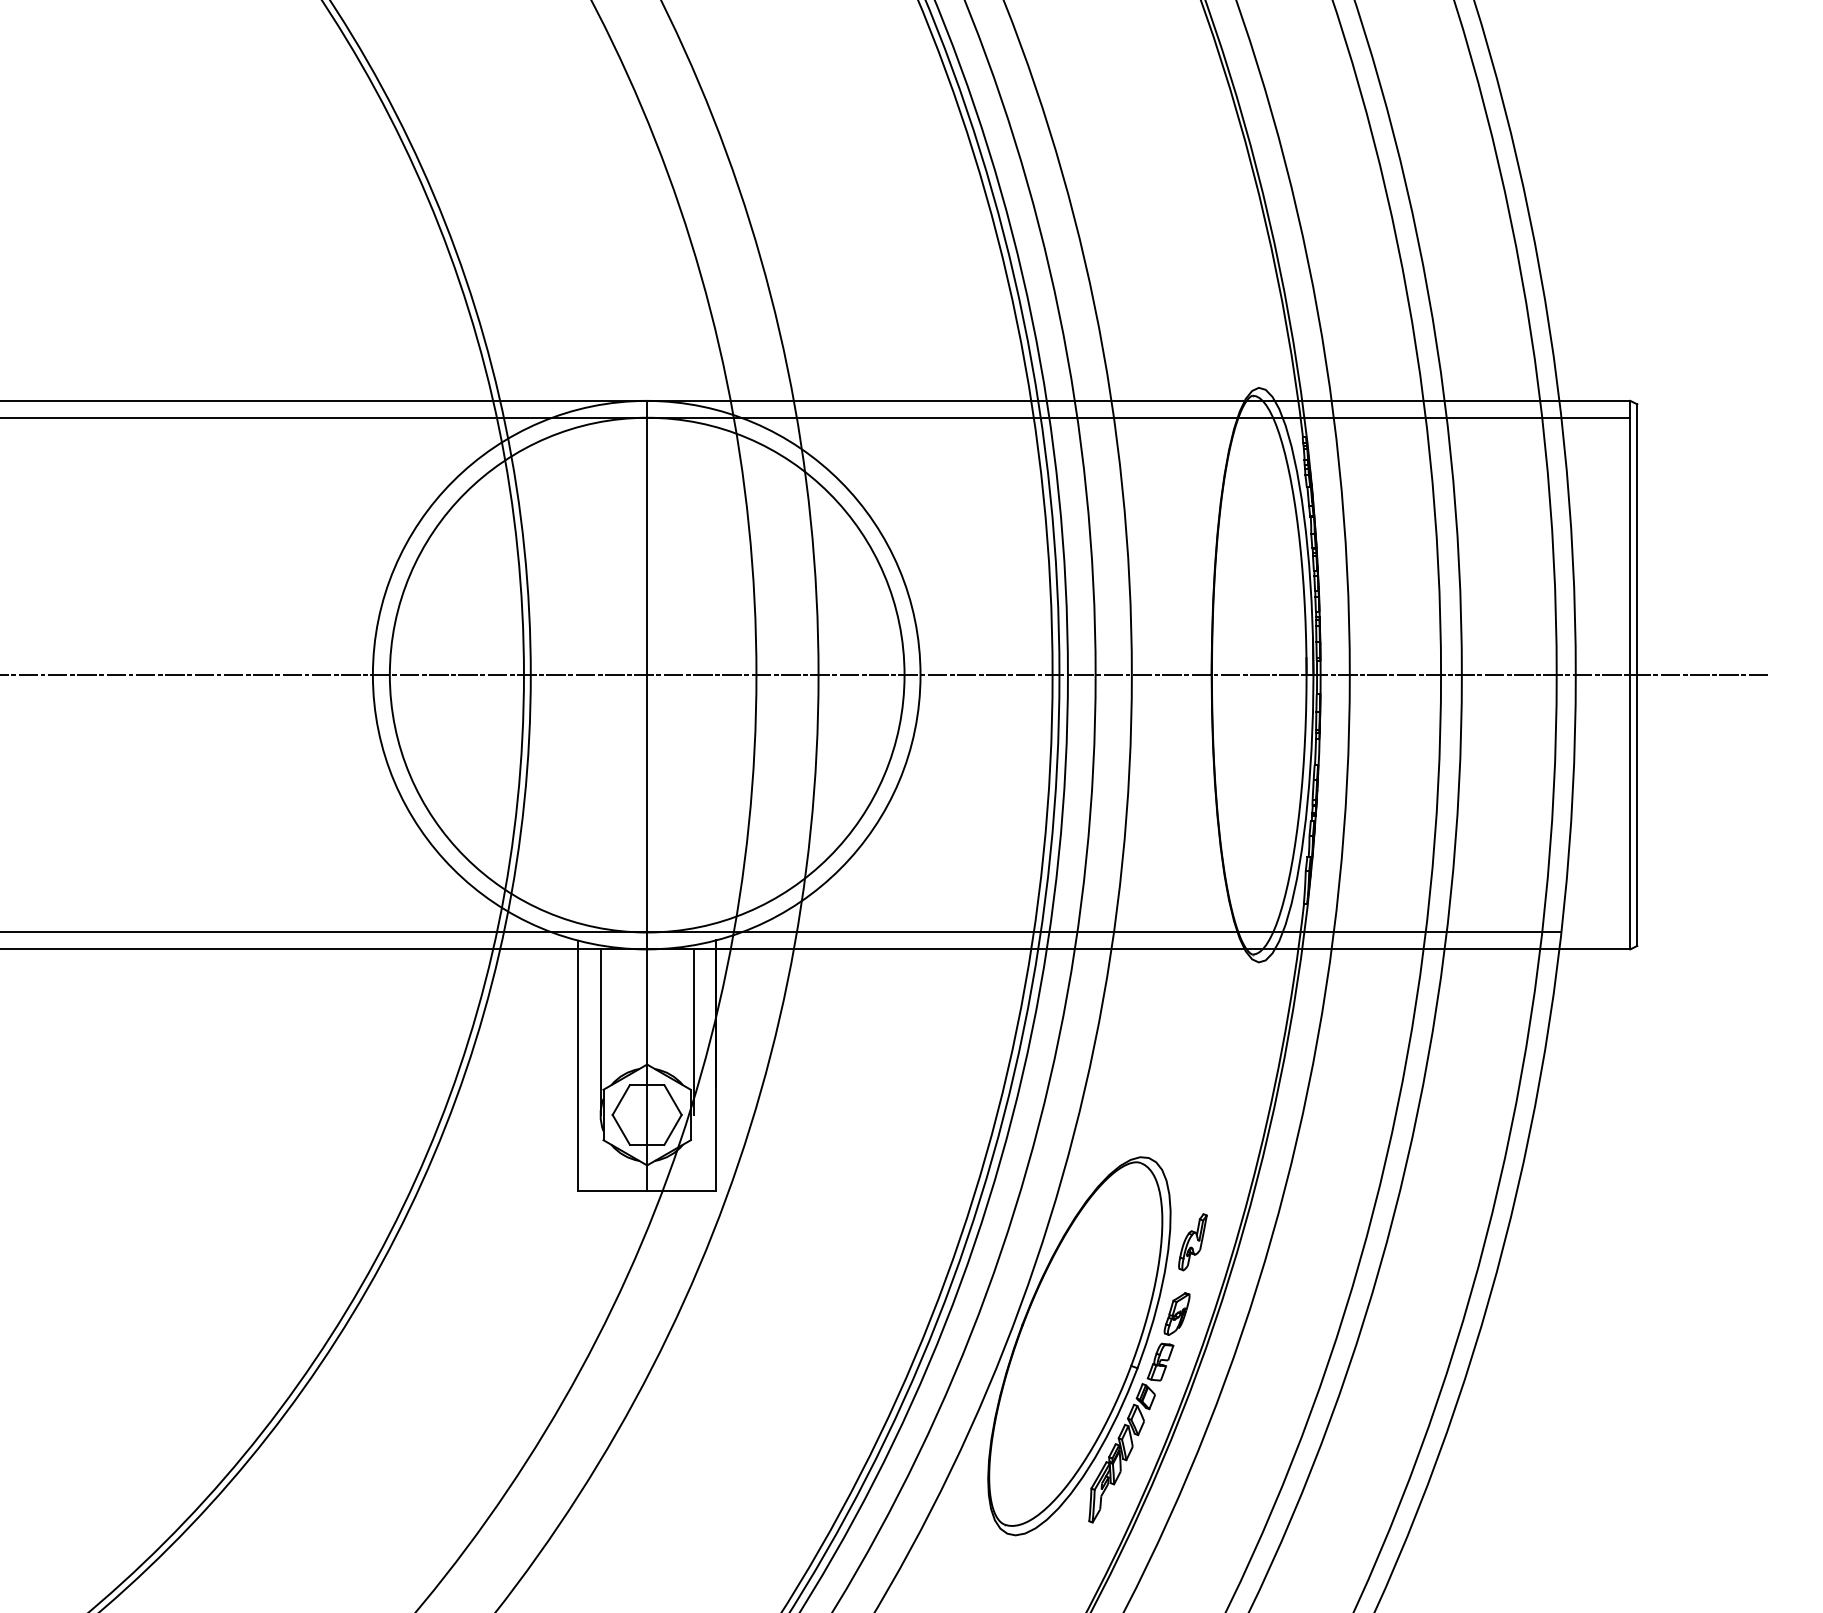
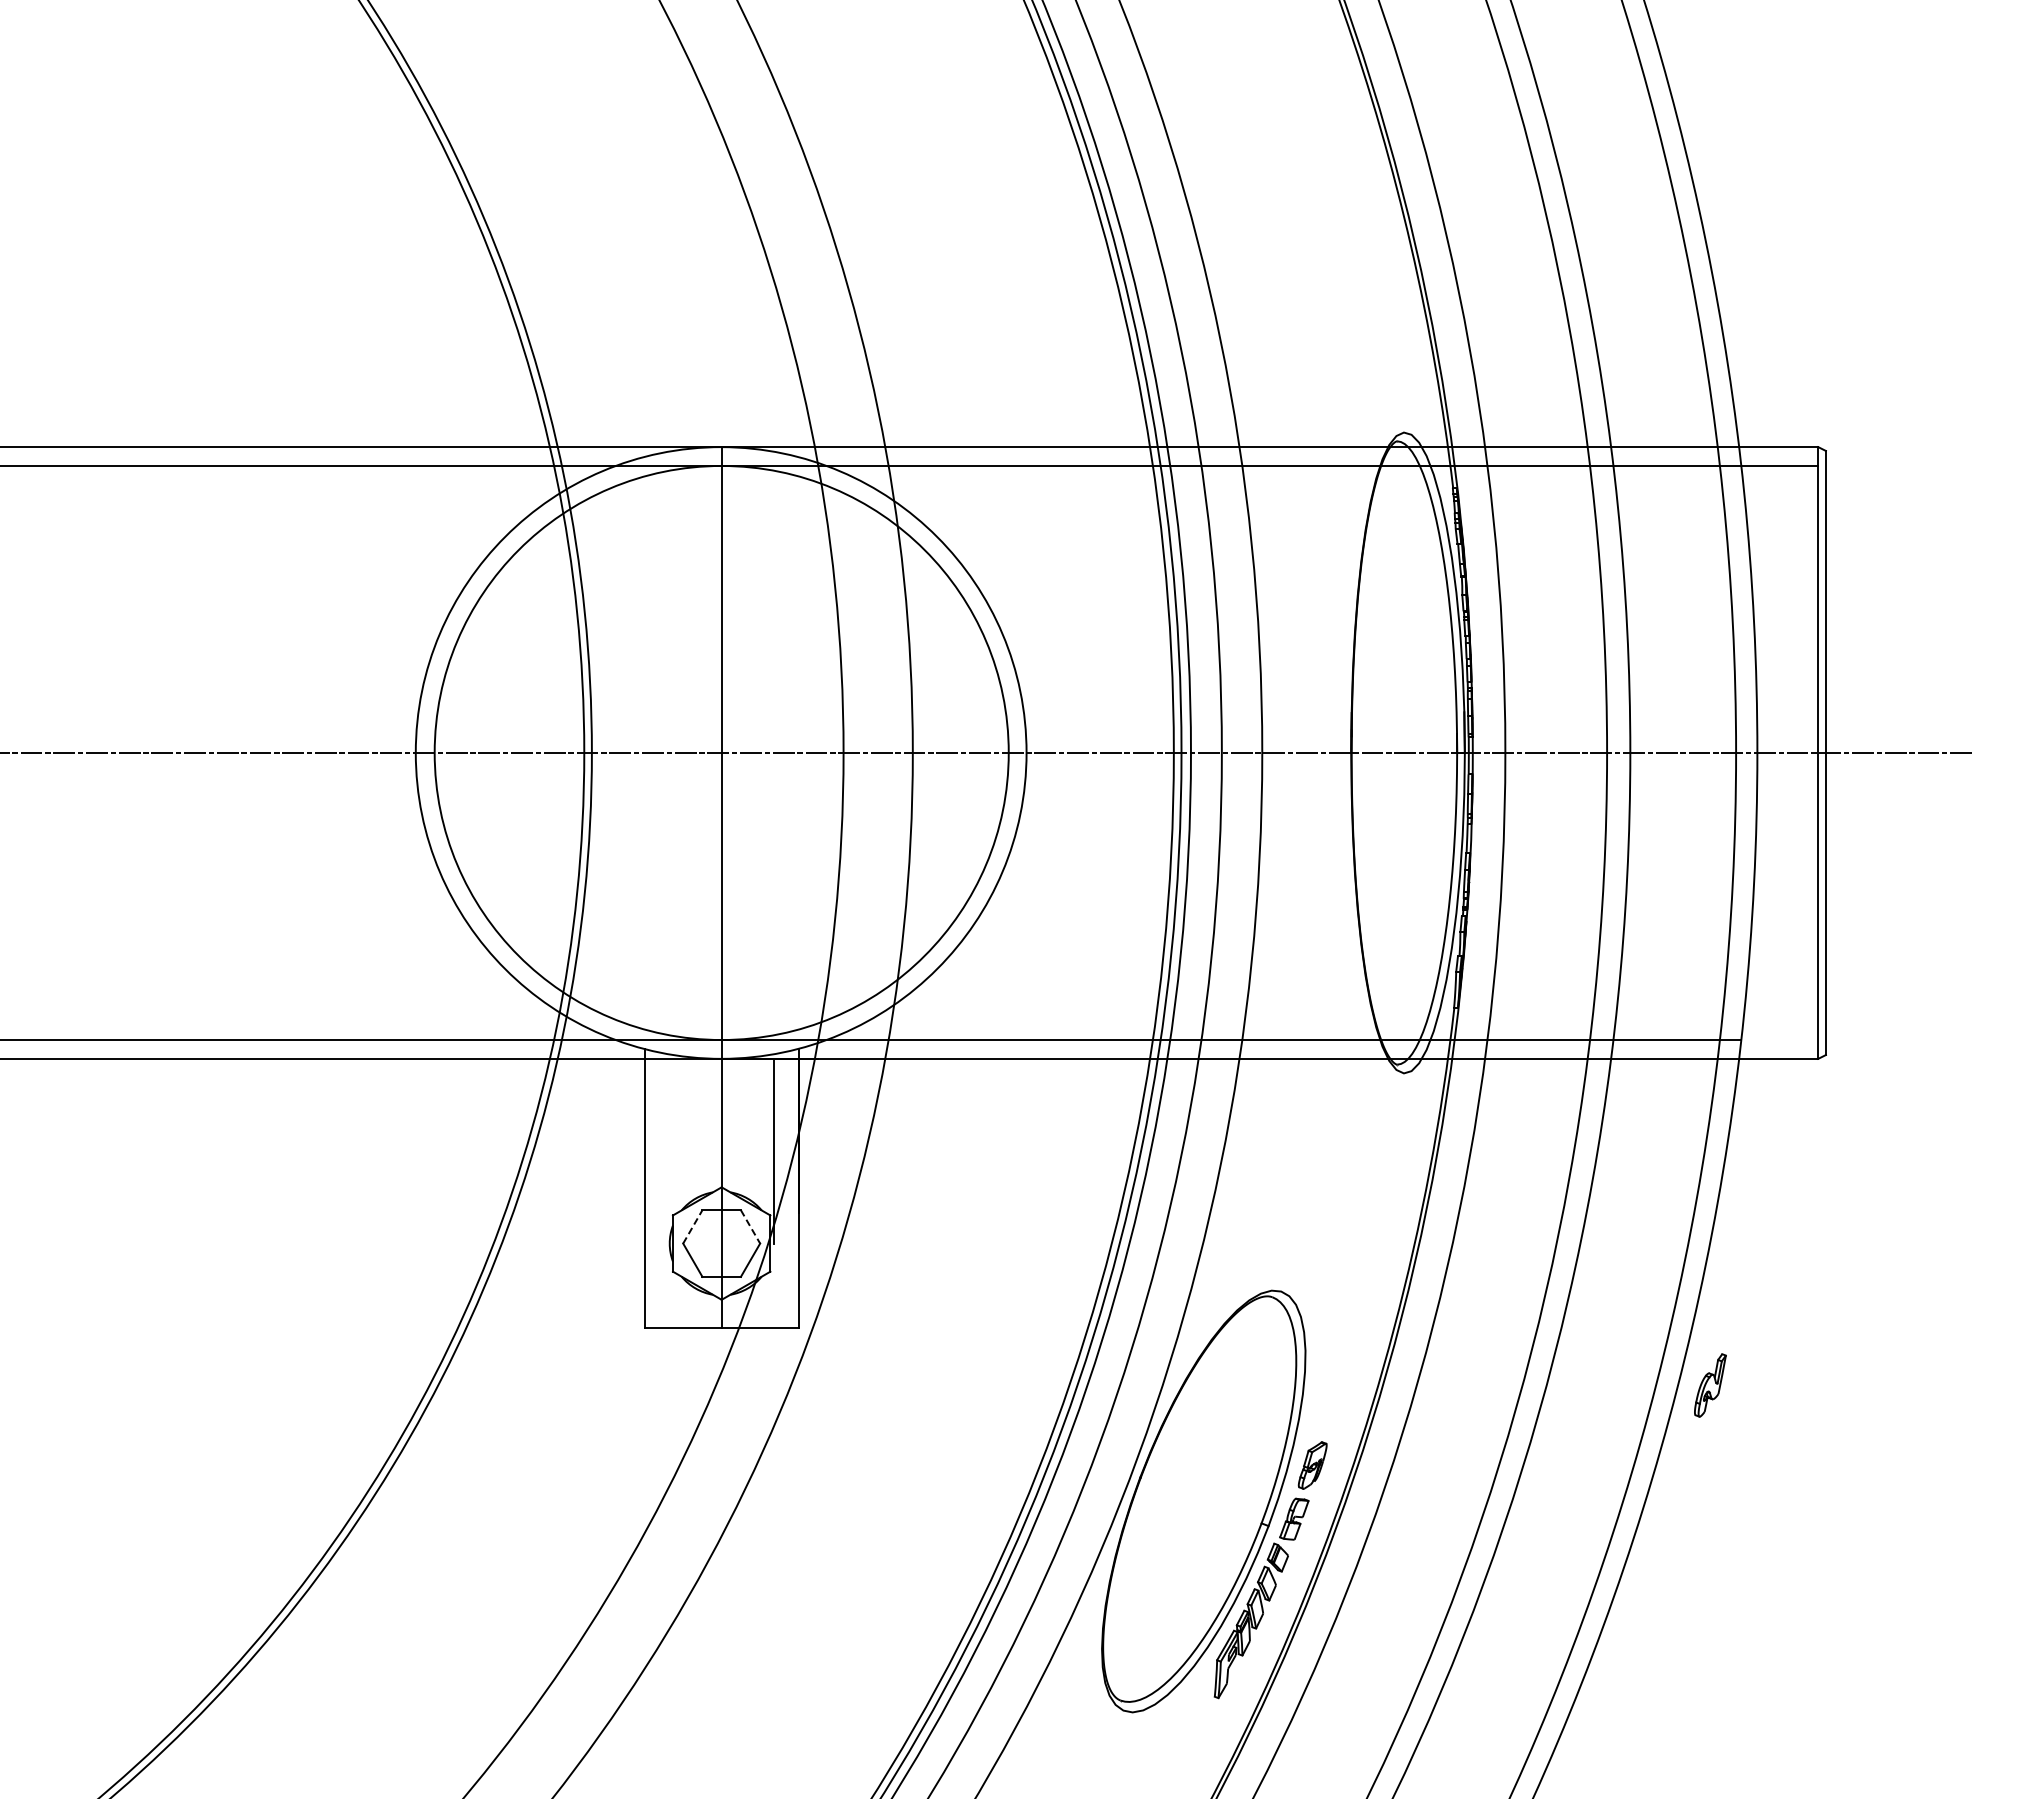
line: (600, 1031) -> (669, 1150), removed
line: (621, 1099) -> (693, 1226), solid -> dashed
line: (673, 1100) -> (750, 1227), solid -> dashed
part: (1193, 1242) -> (1710, 1385), moved

